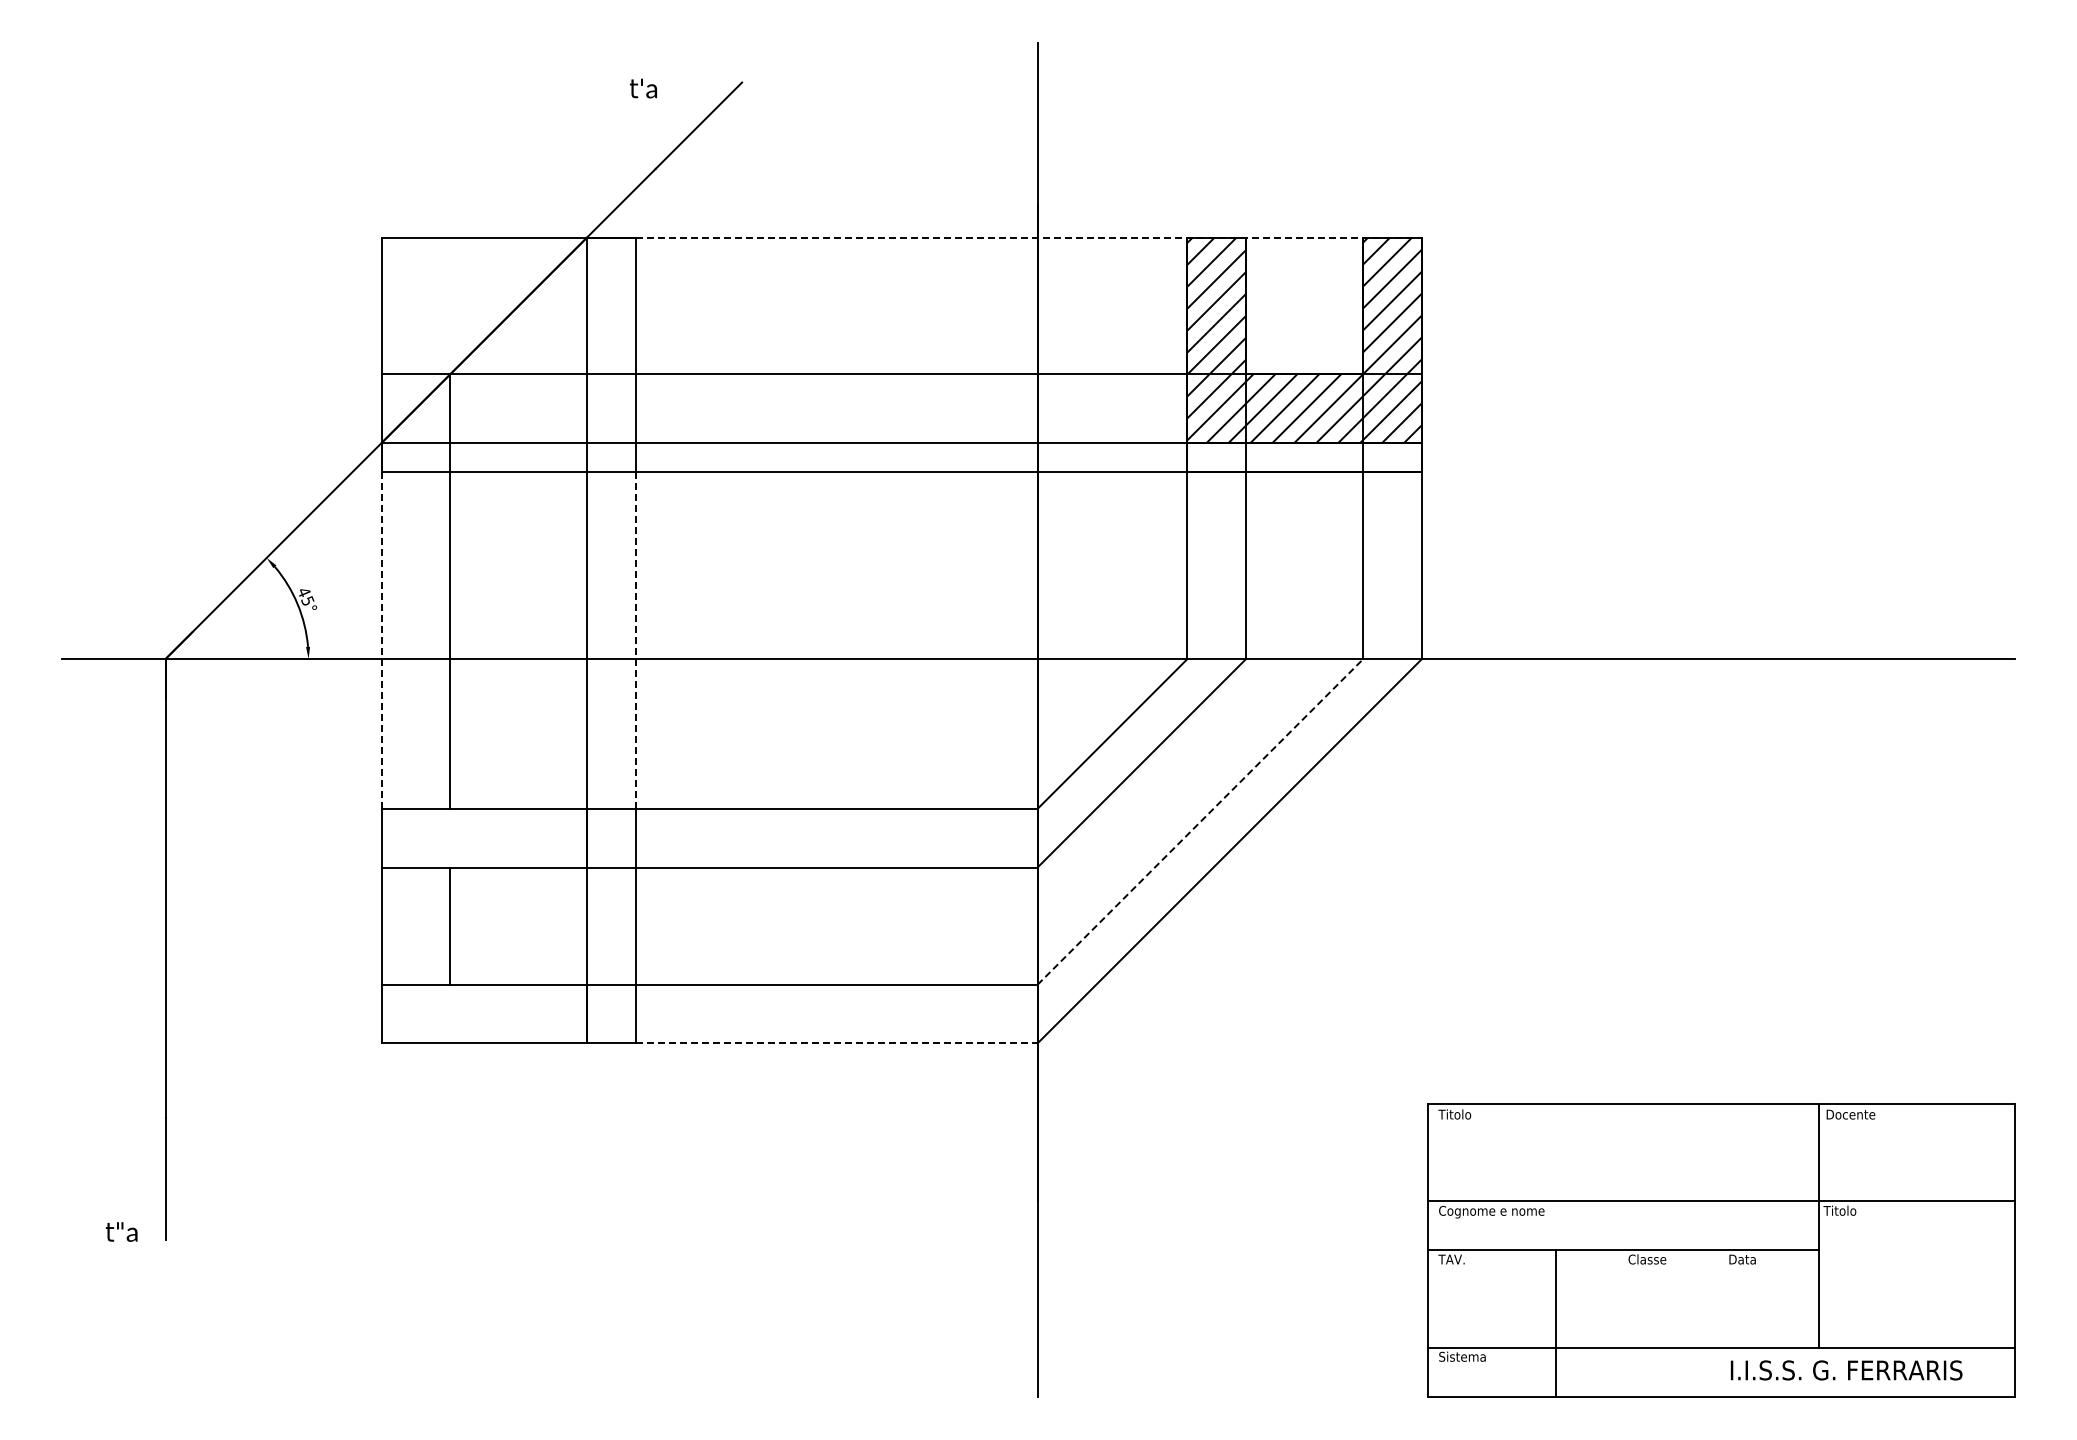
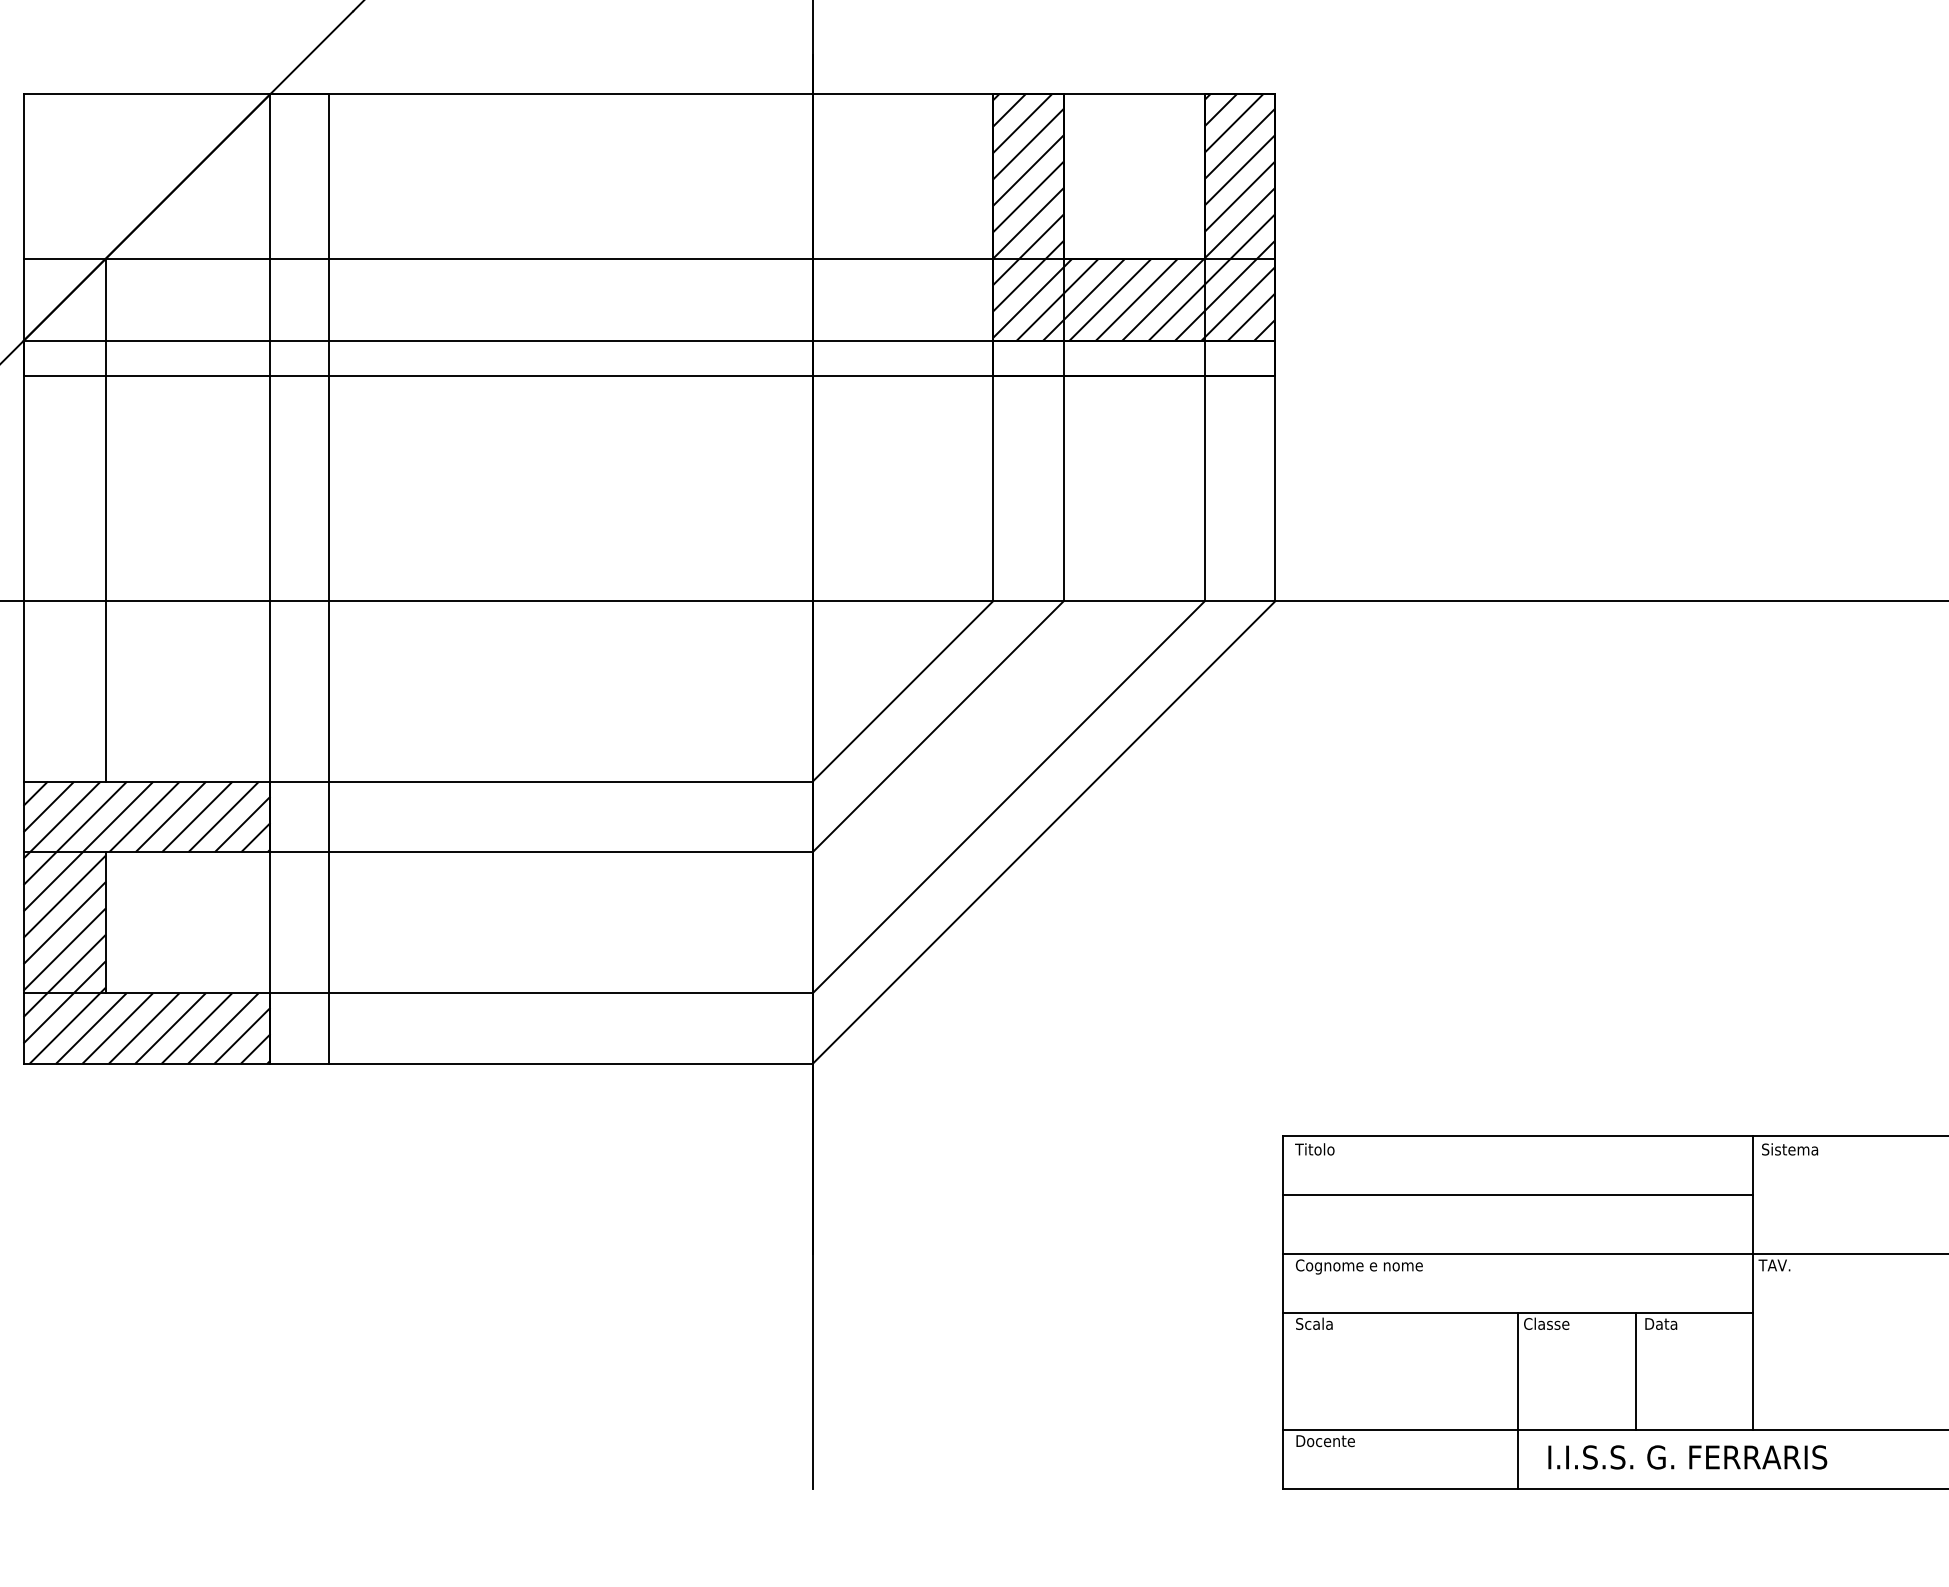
line: (1029, 237) -> (803, 93), dashed -> solid
line: (381, 640) -> (23, 578), dashed -> solid
line: (635, 640) -> (328, 578), dashed -> solid
line: (1200, 821) -> (1008, 796), dashed -> solid
hatch: (484, 925) -> (147, 921), added
line: (836, 1043) -> (570, 1063), dashed -> solid
text: (1850, 1114) -> (1791, 1149), Docente -> Sistema
line: (1623, 1152) -> (1517, 1195), added
text: (1843, 1210) -> (1782, 1264), Titolo -> TAV.
text: (1453, 1259) -> (1313, 1323), TAV. -> Scala
line: (1721, 1298) -> (1635, 1370), added
line: (1555, 1323) -> (1517, 1400), moved
text: (1463, 1356) -> (1325, 1440), Sistema -> Docente
text: (1846, 1370) -> (1687, 1457), moved

